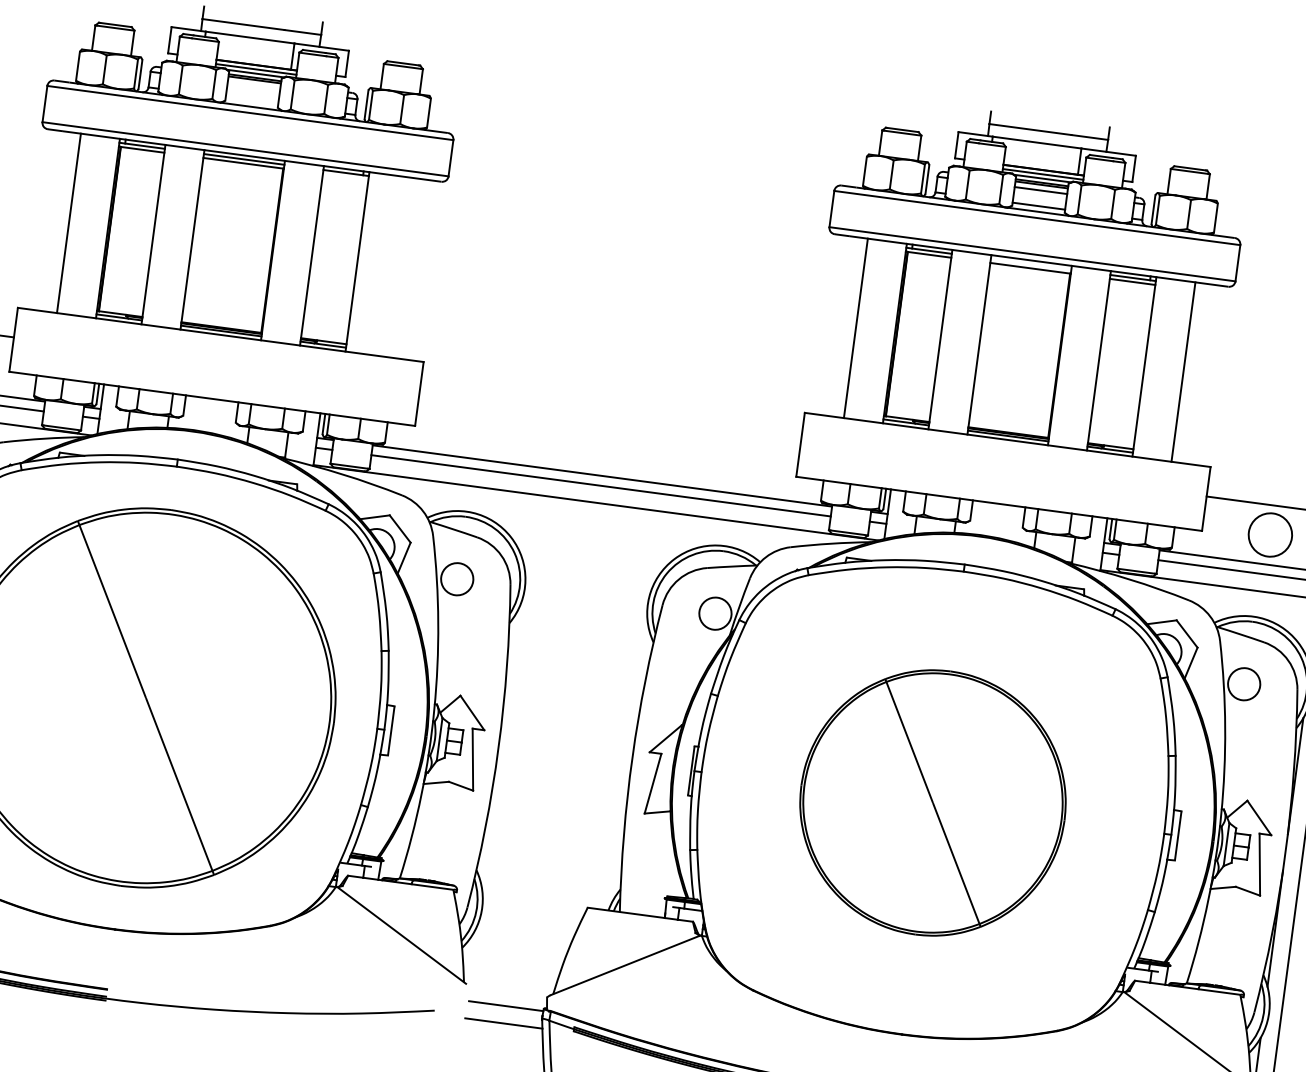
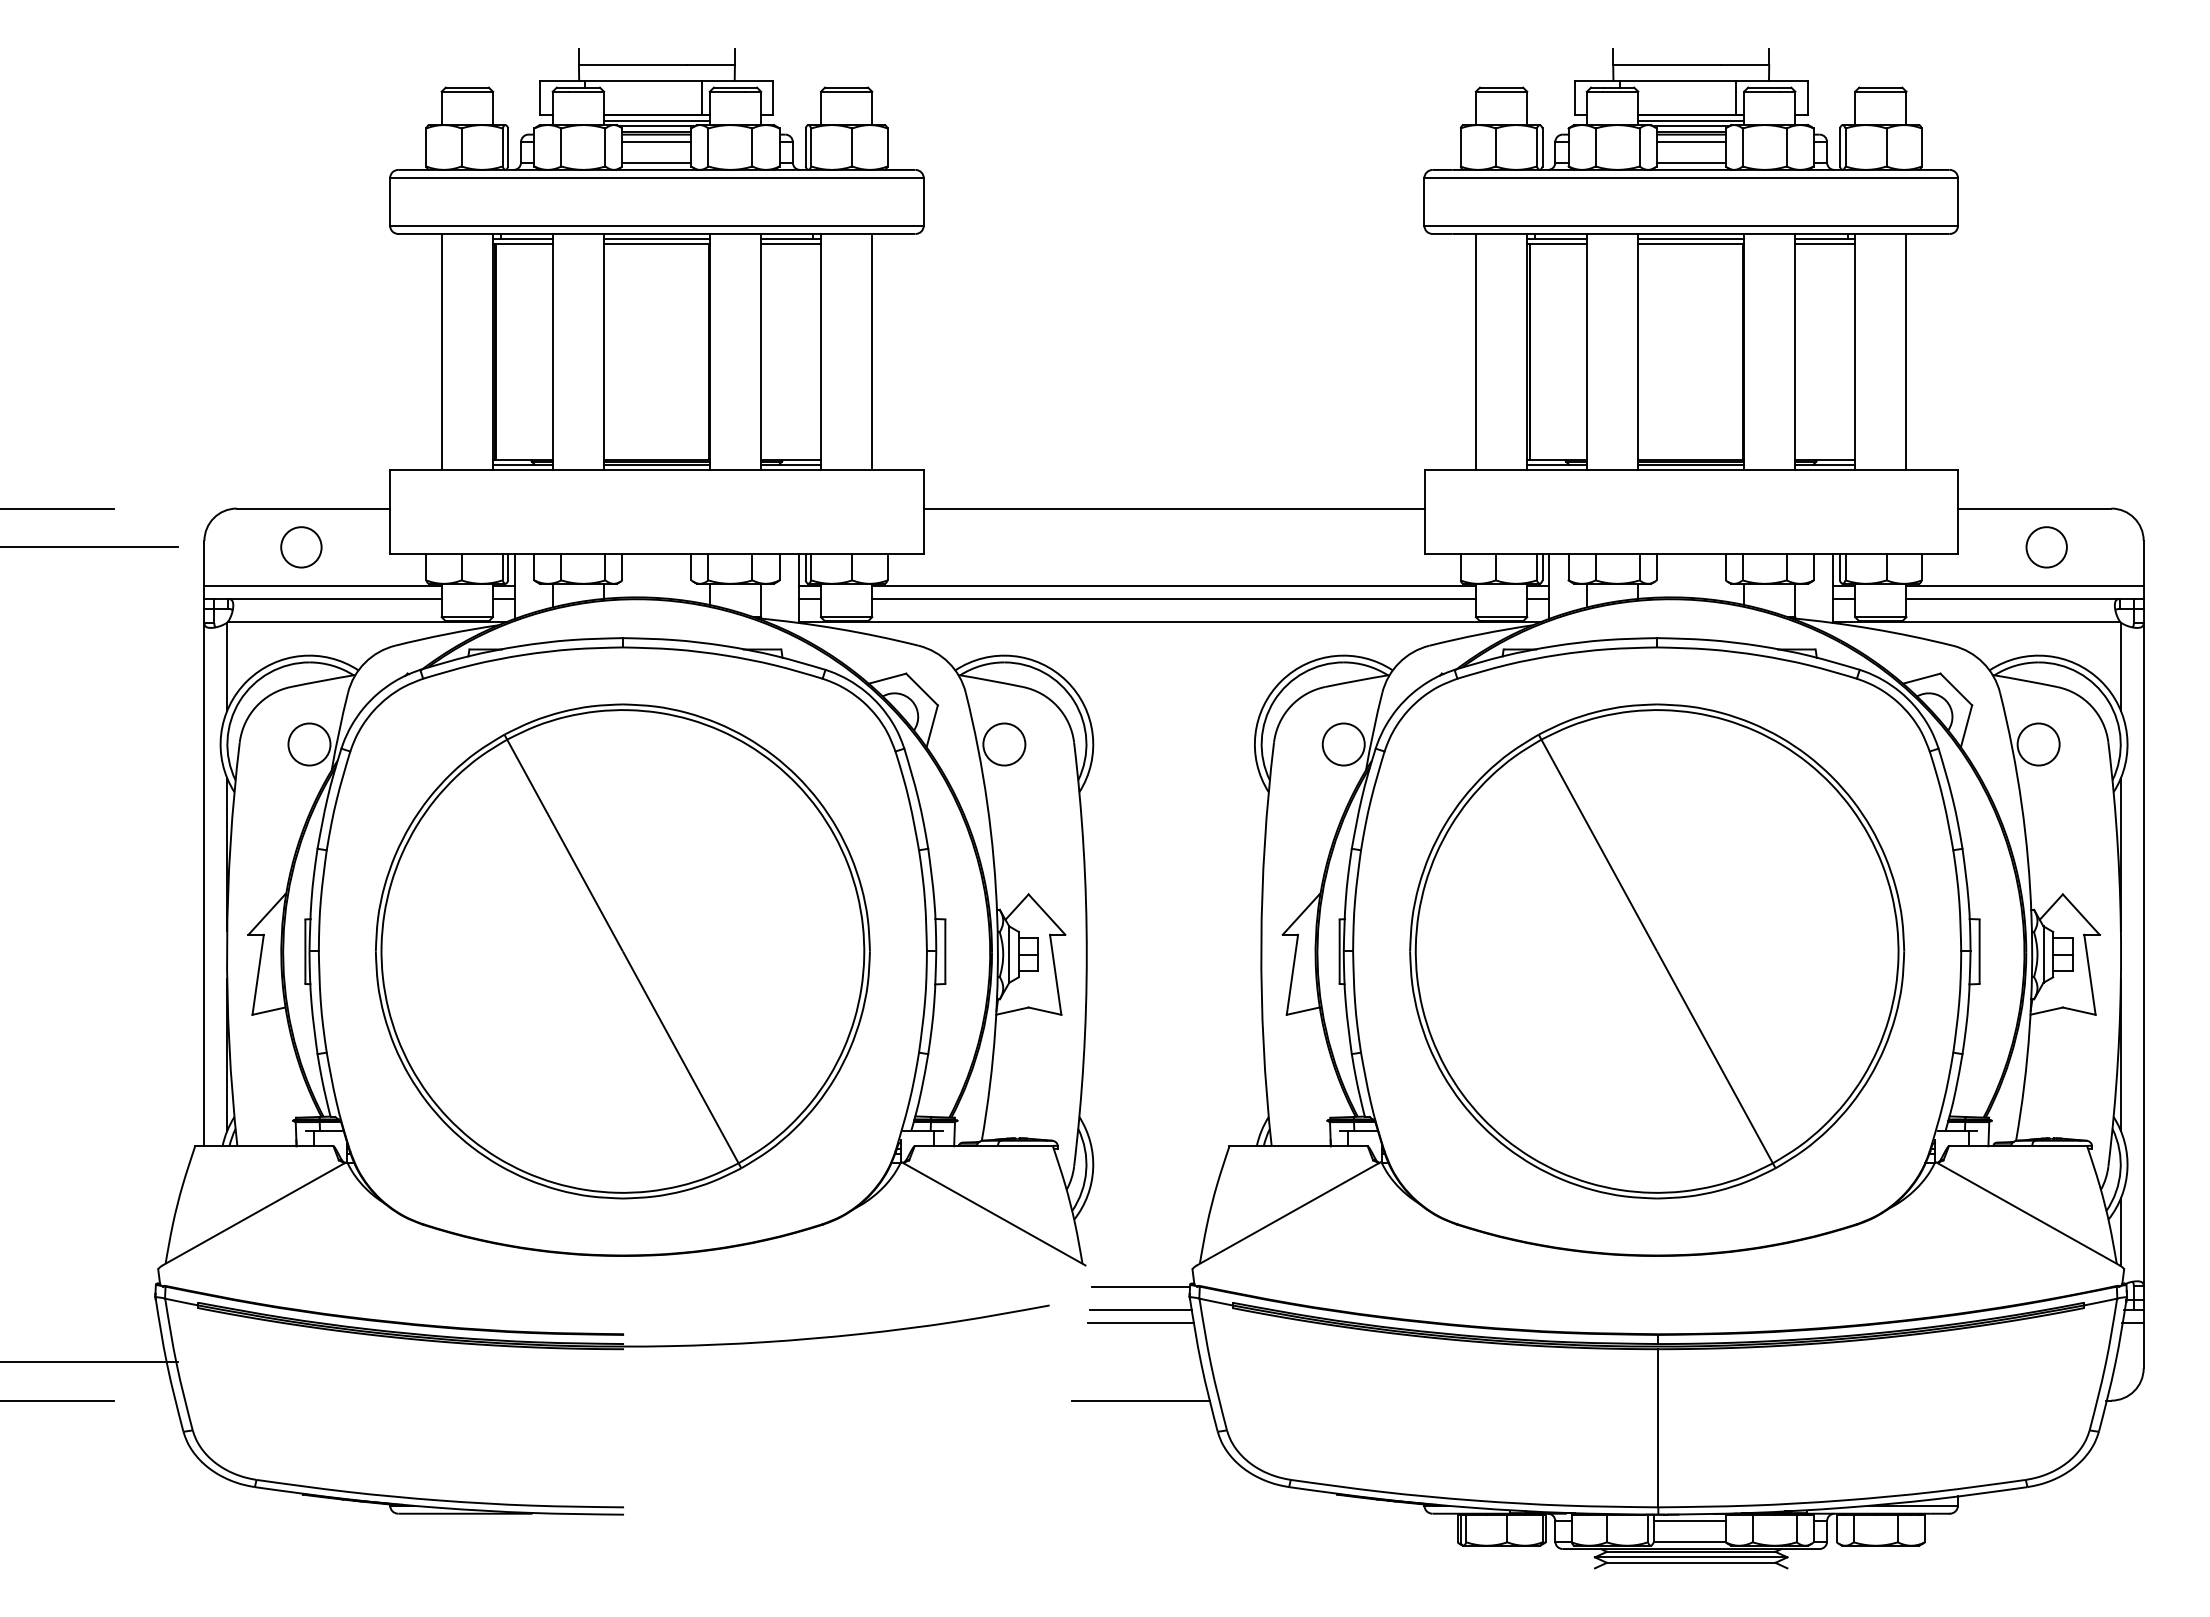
line: (253, 85) -> (656, 142), added
line: (251, 101) -> (656, 162), added
line: (345, 177) -> (790, 244), added
line: (1031, 264) -> (1691, 239), added
line: (396, 266) -> (872, 351), added
line: (609, 416) -> (1173, 508), added
circle: (1270, 535) -> (2046, 547), size x0.71
part: (933, 803) -> (1657, 951), size x1.43
line: (502, 1033) -> (1141, 1323), added

